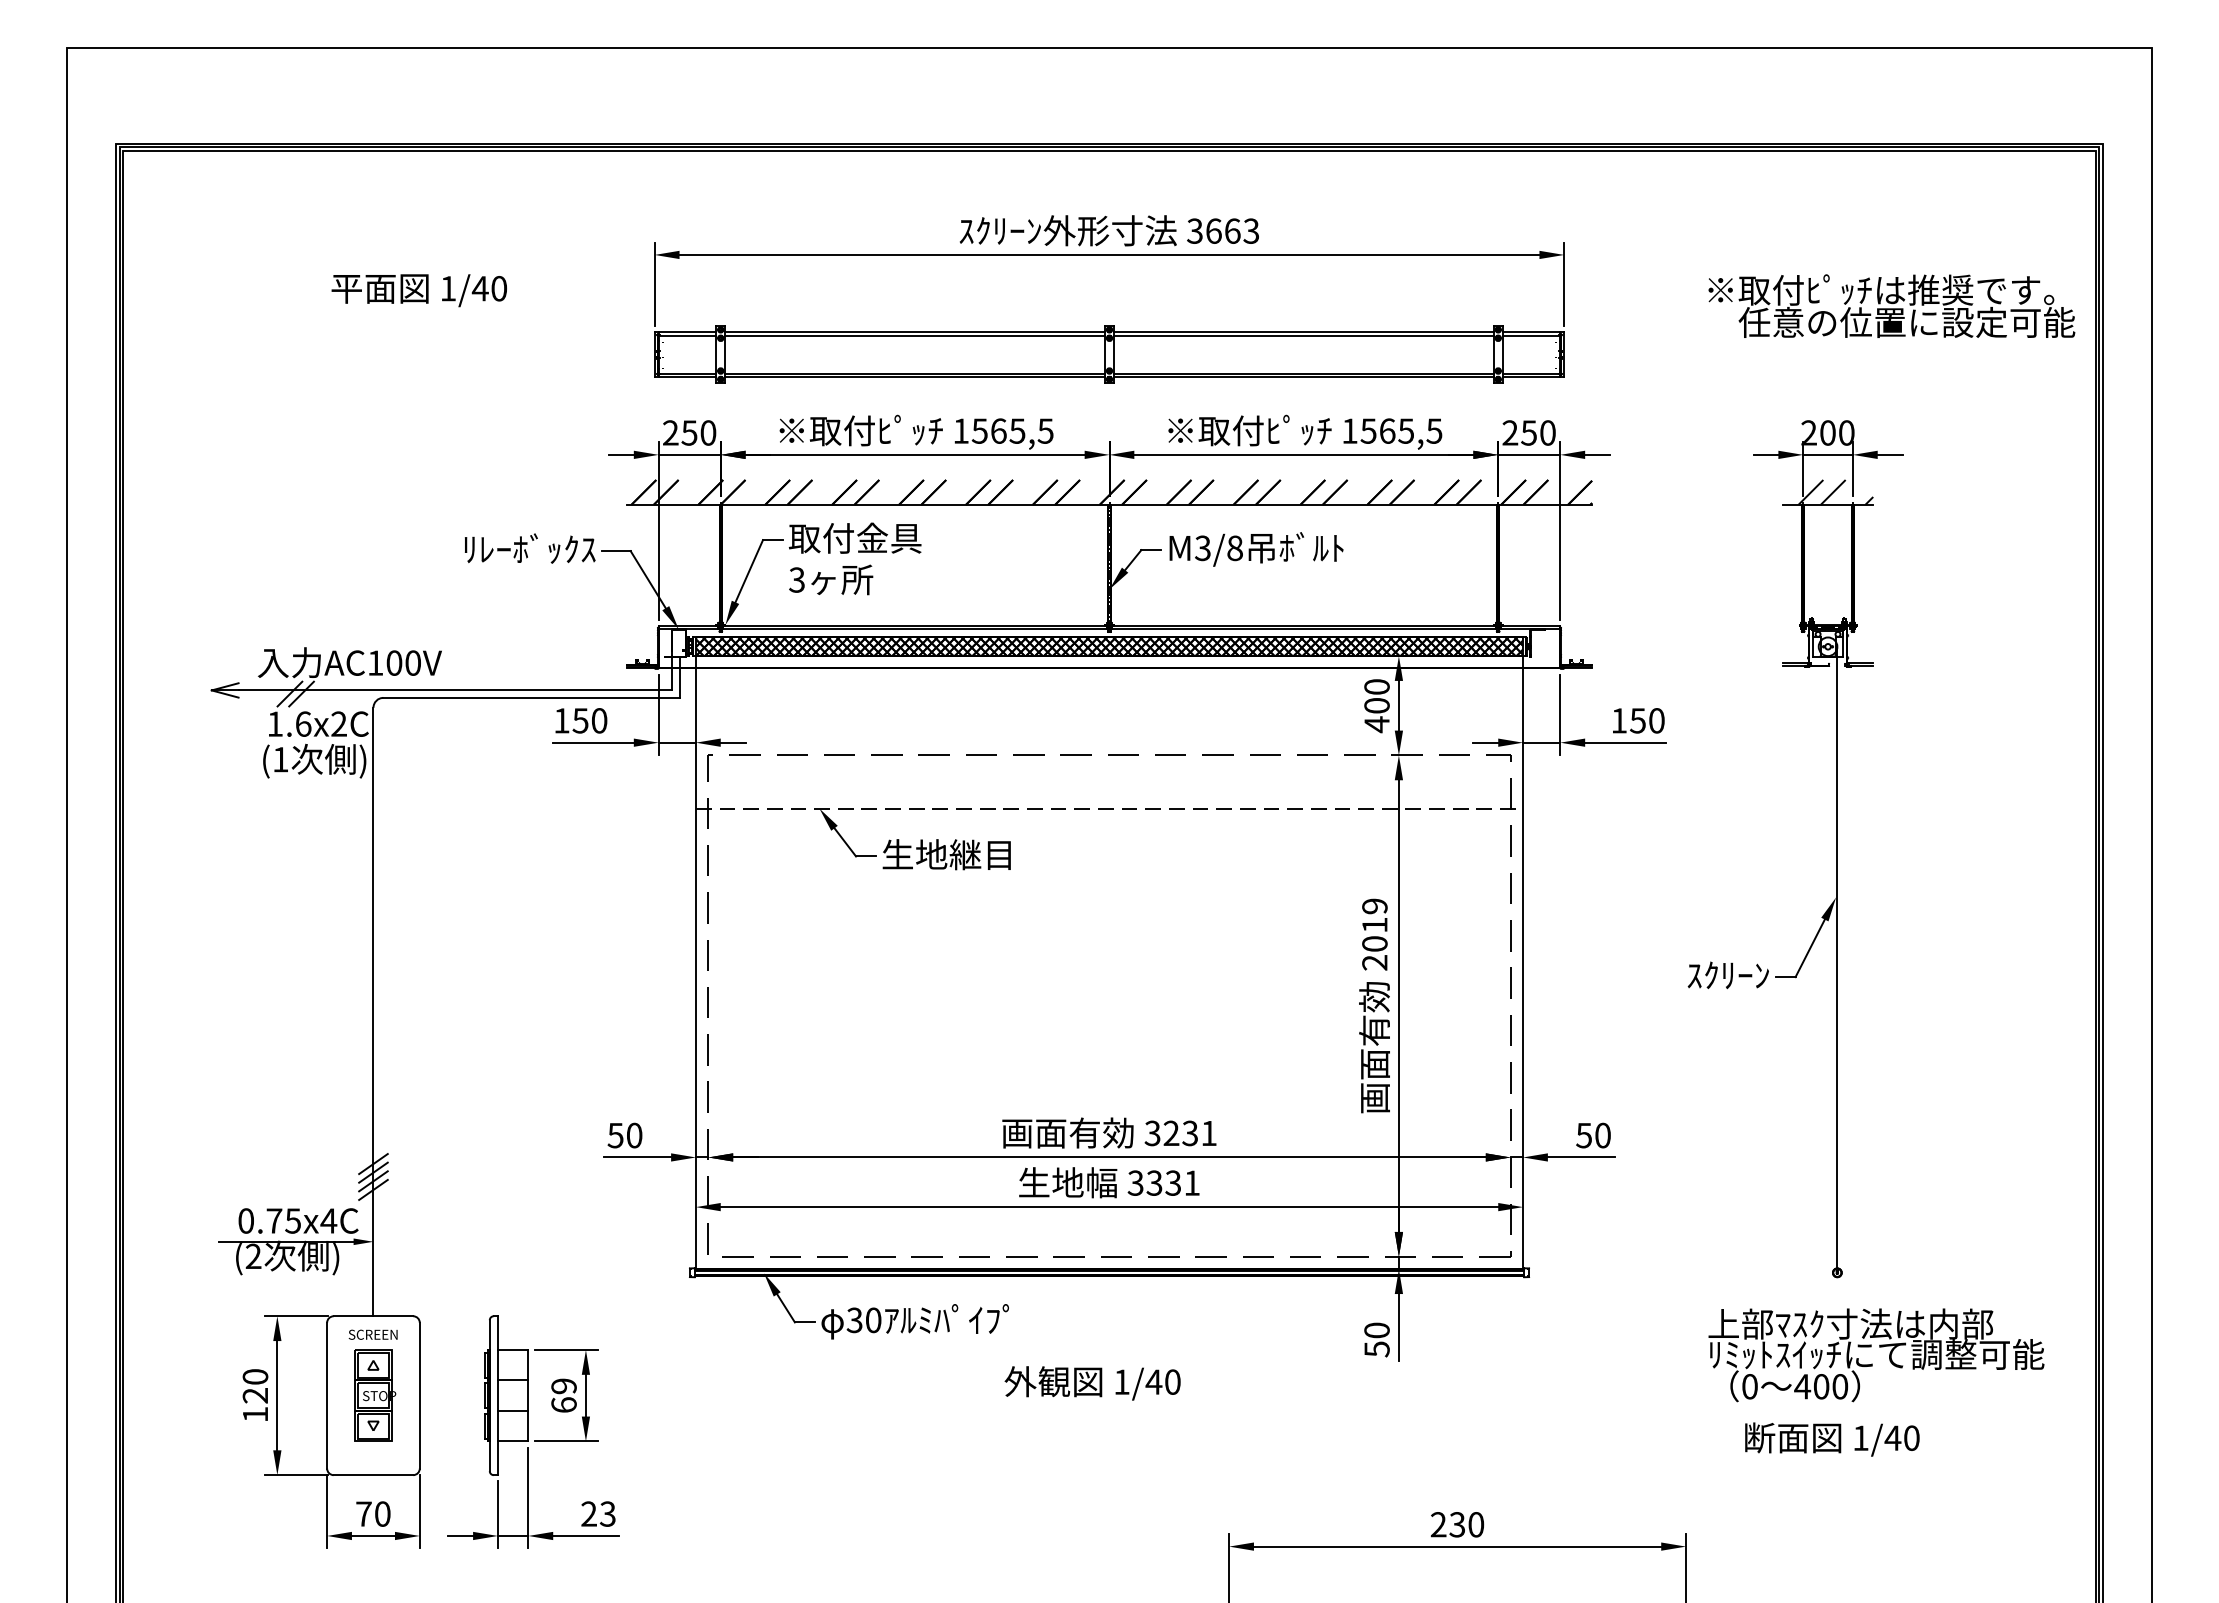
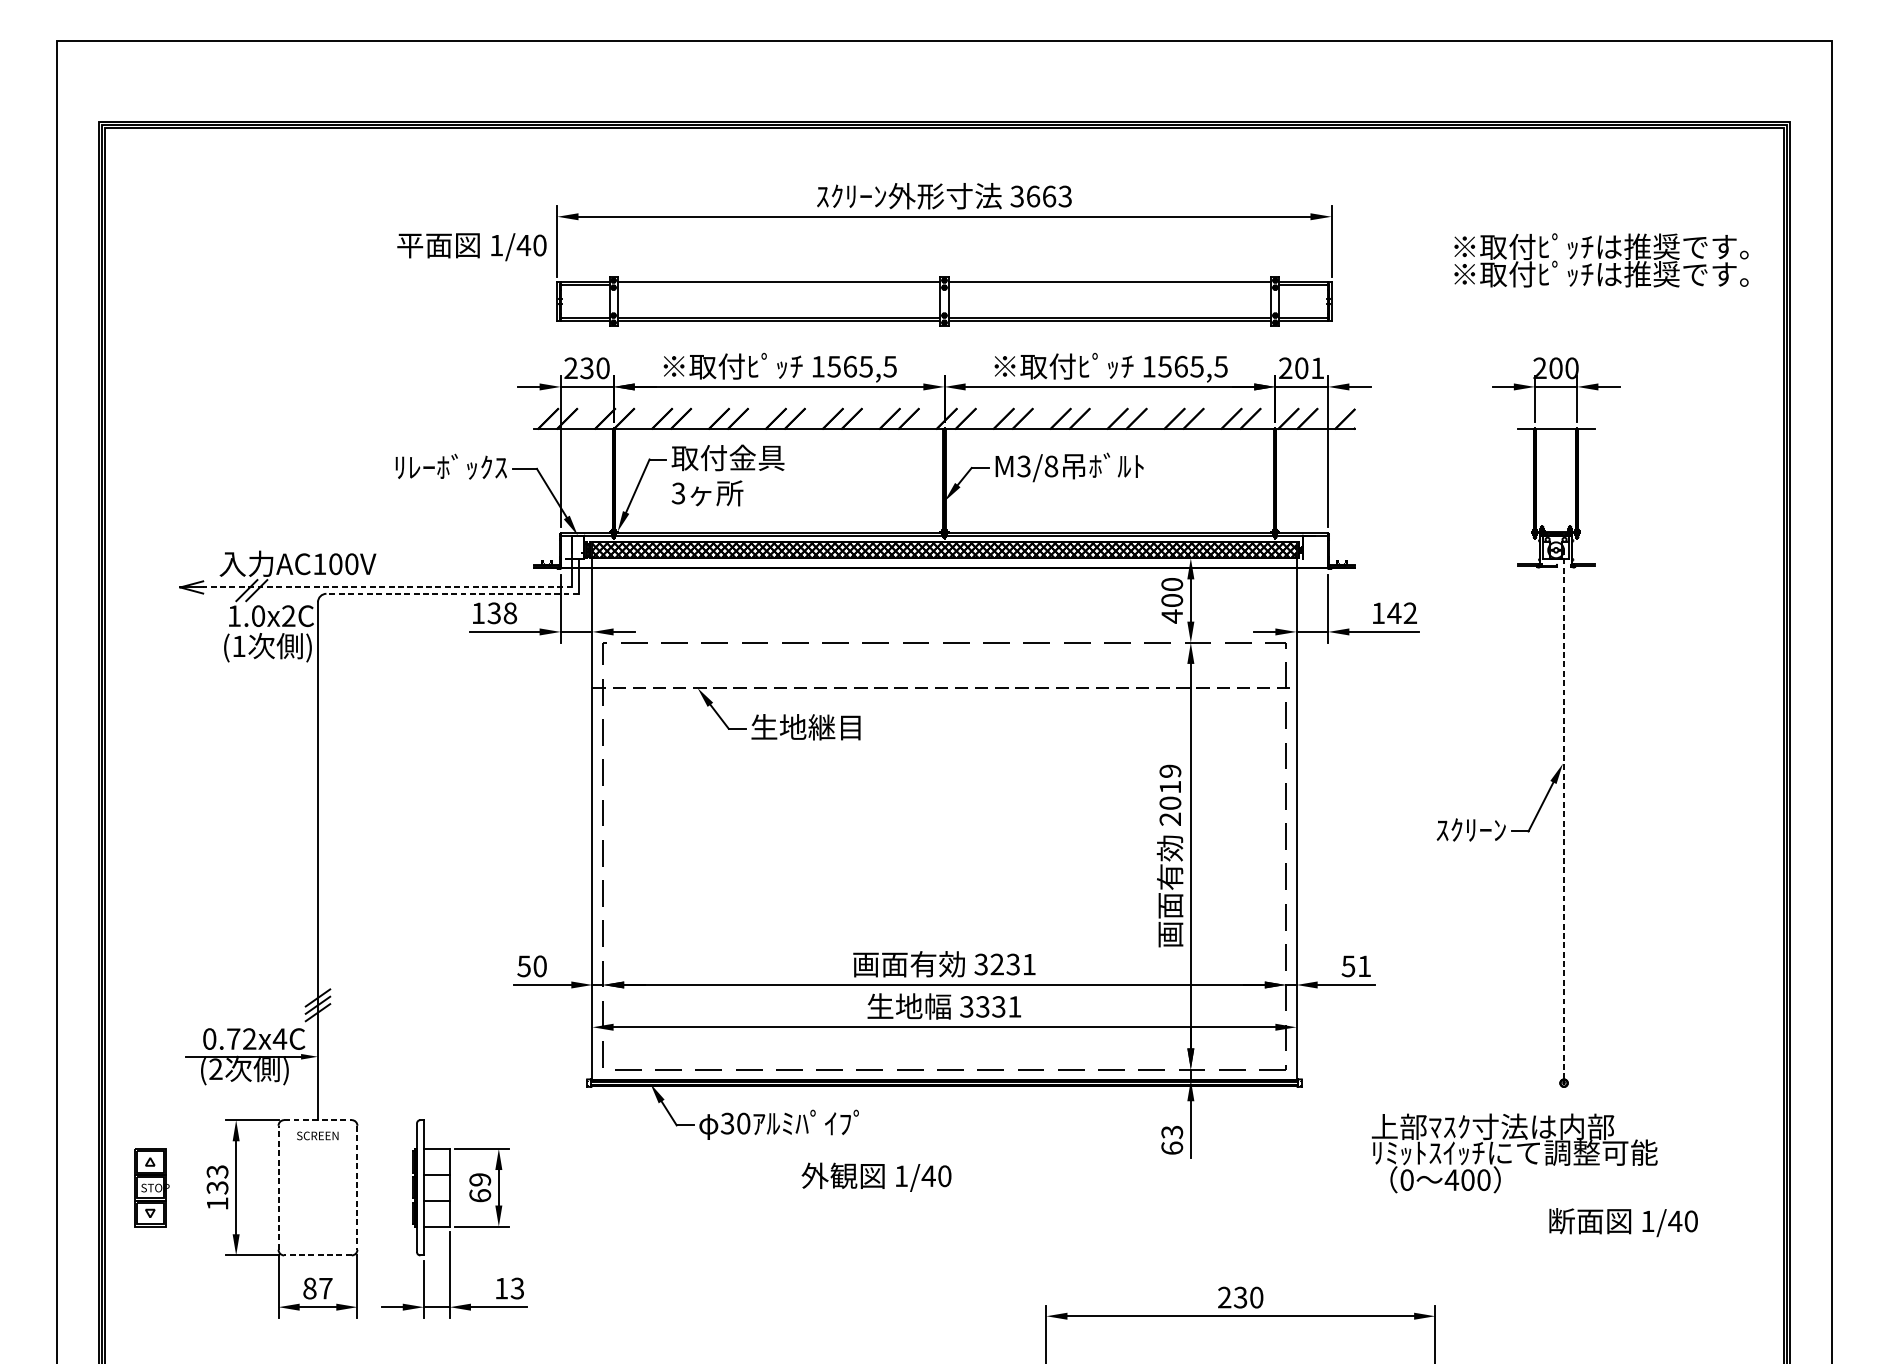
text: (418, 290) -> (471, 247), moved
text: (1891, 322) -> (1610, 274), 任意の位置に設定可能 -> ※取付ﾋﾟｯﾁは推奨です。
line: (914, 335) -> (778, 285), removed
line: (1303, 335) -> (1109, 285), removed
text: (689, 432) -> (586, 367), 250 -> 230
text: (1538, 432) -> (1309, 367), 250 -> 201
hatch: (1835, 492) -> (1562, 418), removed
line: (455, 690) -> (387, 587), solid -> dashed
line: (531, 697) -> (452, 593), solid -> dashed
text: (590, 720) -> (502, 613), 150 -> 138
text: (1646, 720) -> (1401, 613), 150 -> 142
text: (303, 723) -> (258, 615), 1.6x2C -> 1.0x2C
line: (1837, 957) -> (1564, 814), solid -> dashed
text: (1602, 1135) -> (1364, 966), 50 -> 51
line: (373, 1164) -> (318, 990), removed
text: (292, 1220) -> (249, 1038), 0.75x4C -> 0.72x4C
line: (373, 1316) -> (318, 1120), solid -> dashed
text: (1376, 1339) -> (1171, 1139), 50 -> 63
text: (1876, 1355) -> (1514, 1153), moved
text: (1092, 1383) -> (876, 1177), moved
text: (255, 1386) -> (217, 1179), 120 -> 133
line: (327, 1395) -> (278, 1187), solid -> dashed
part: (375, 1395) -> (152, 1187), moved
line: (419, 1395) -> (357, 1187), solid -> dashed
text: (1832, 1439) -> (1623, 1222), moved
line: (373, 1475) -> (318, 1255), solid -> dashed
text: (373, 1513) -> (318, 1288), 70 -> 87
text: (588, 1513) -> (501, 1288), 23 -> 13

